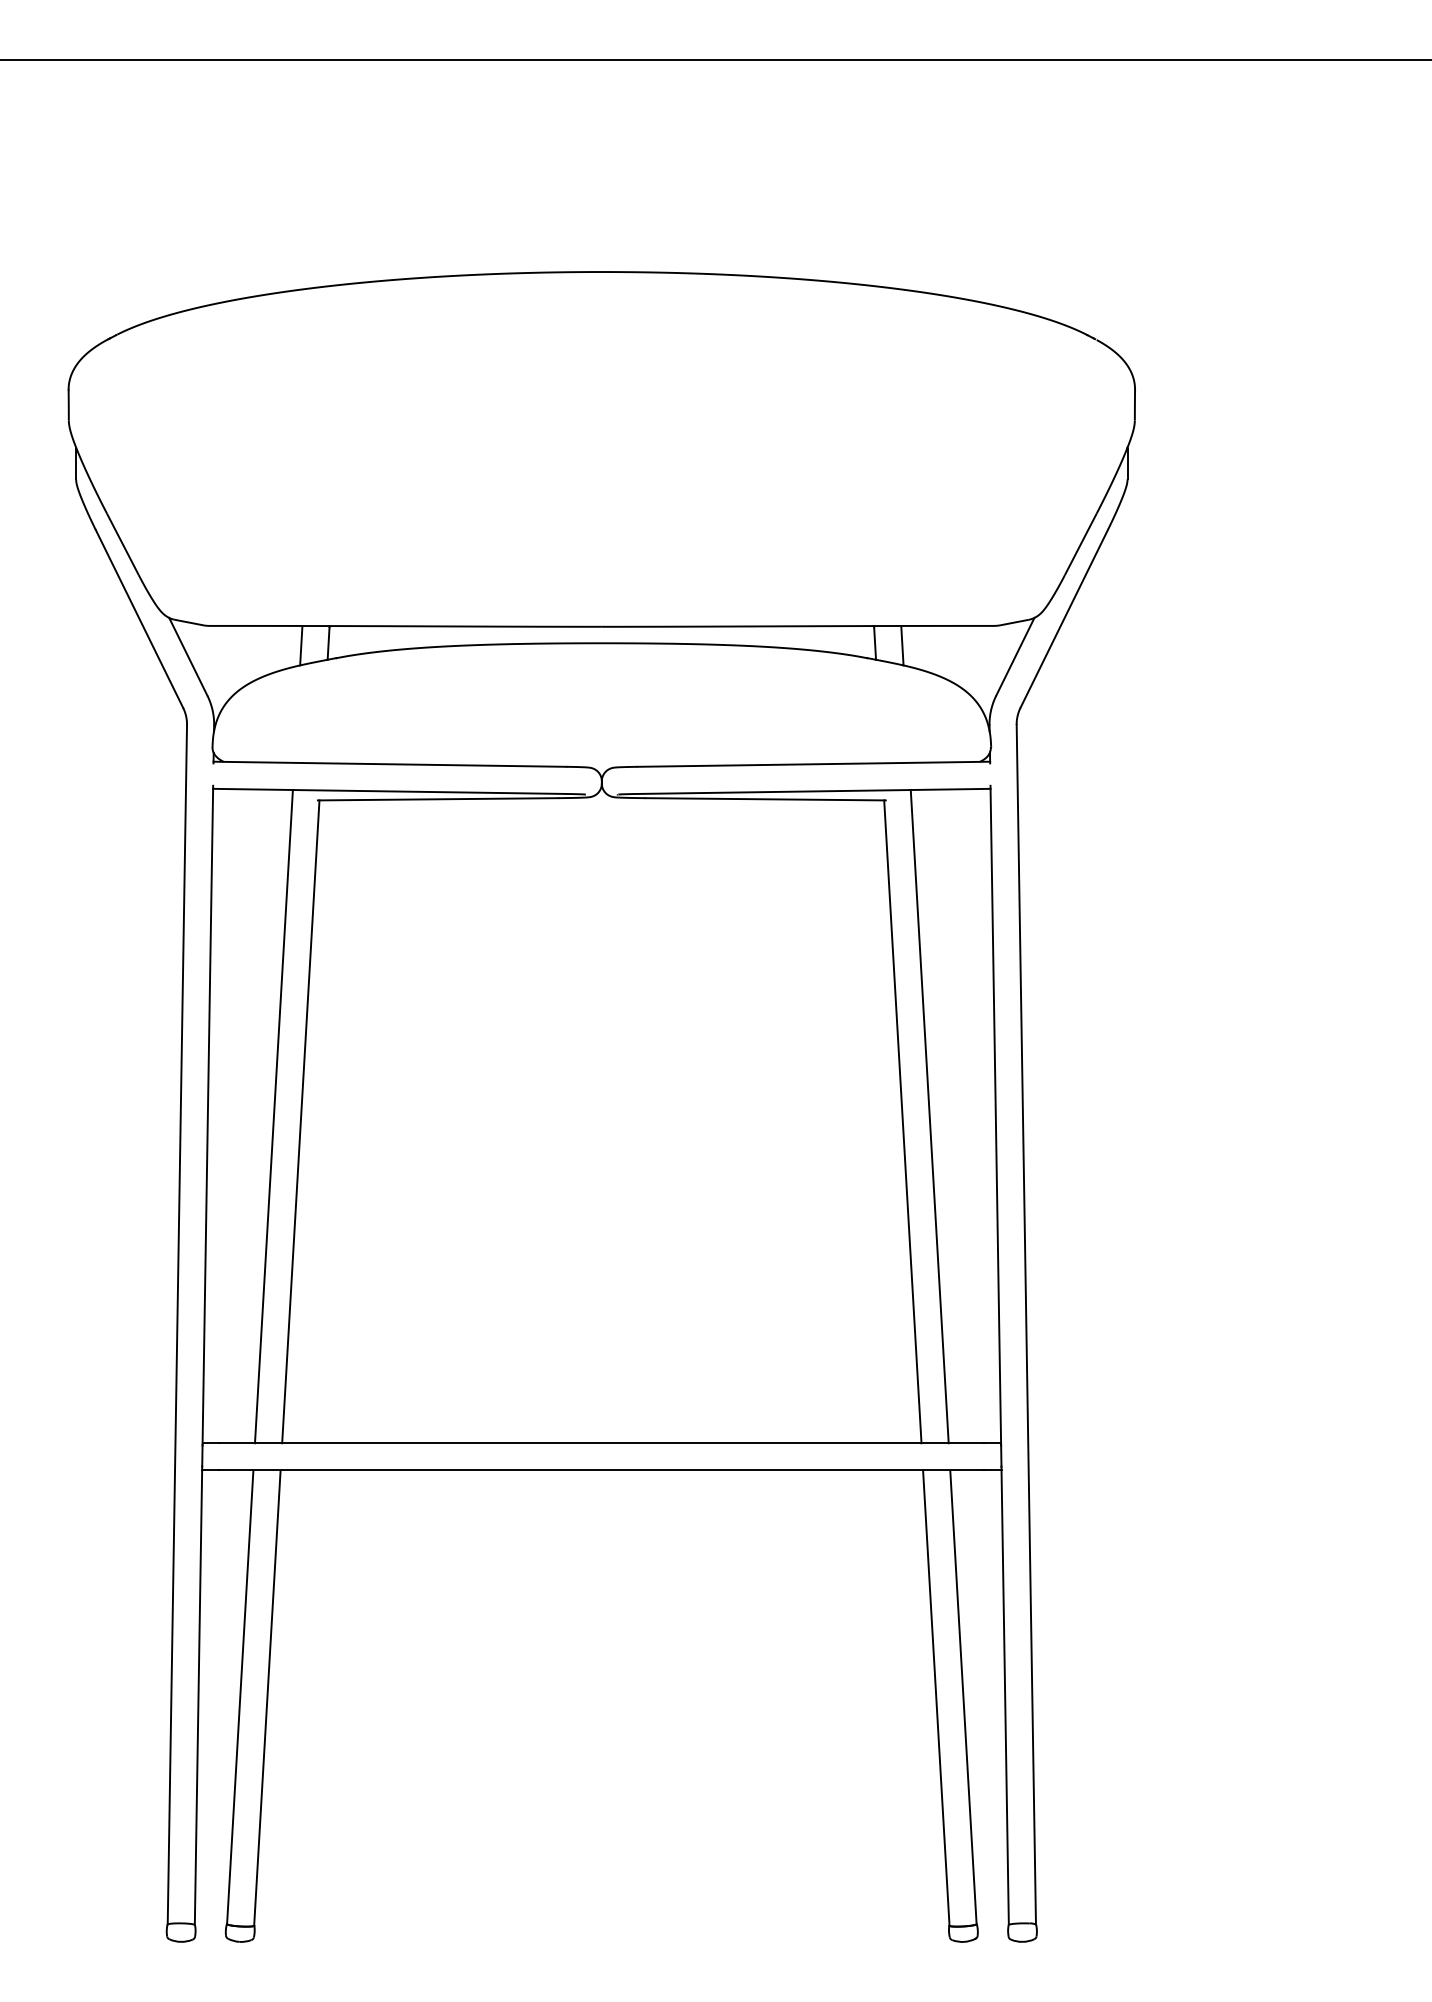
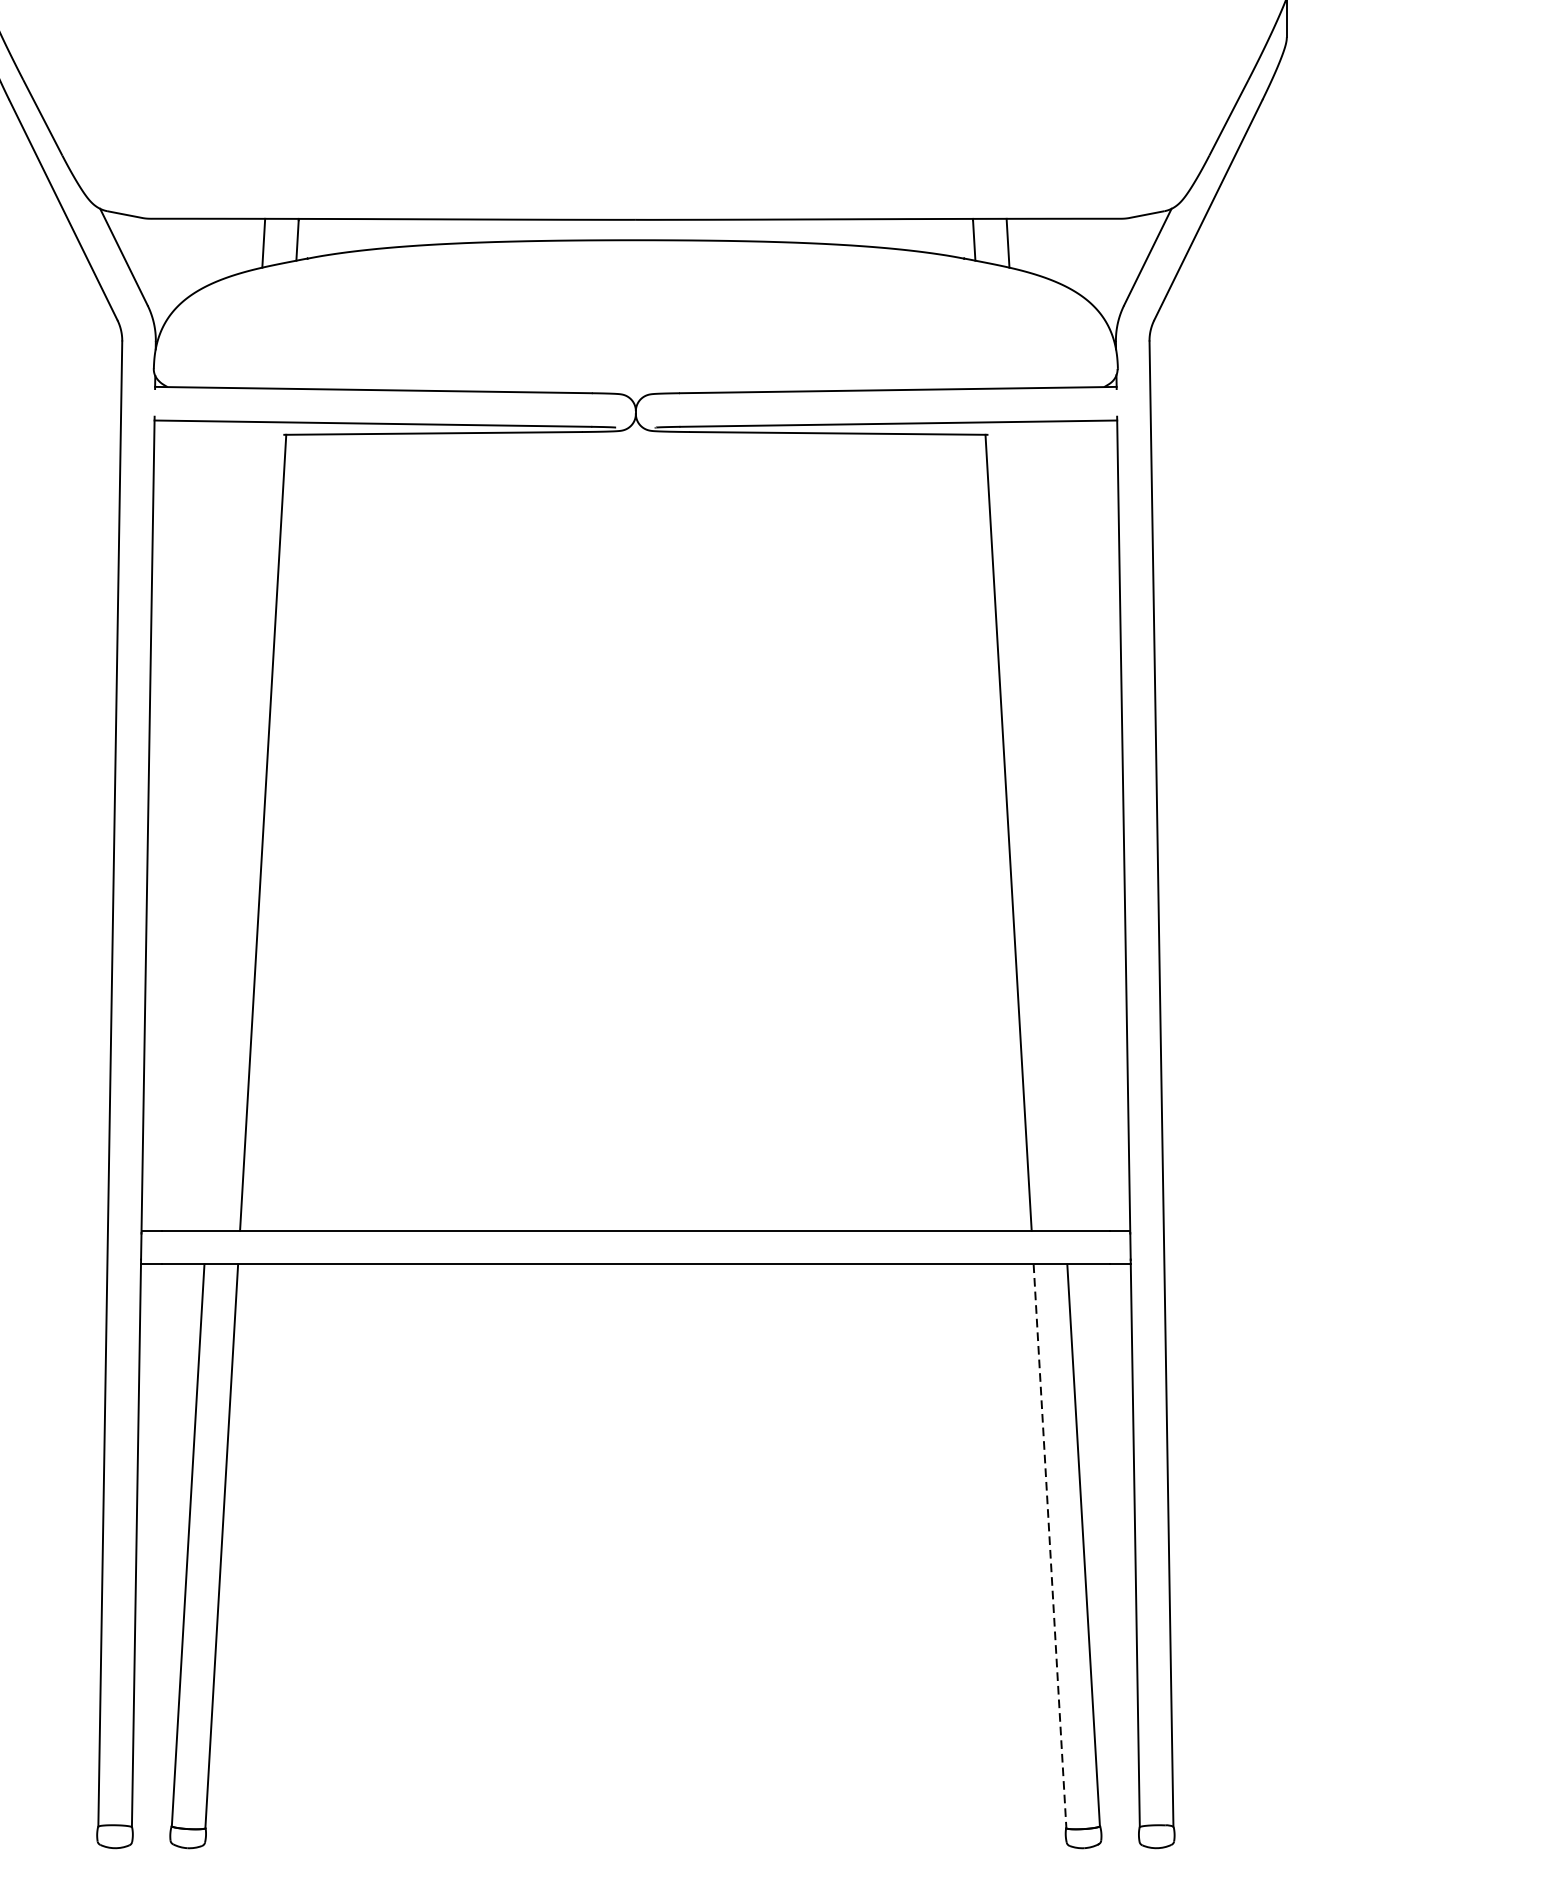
line: (273, 1116) -> (229, 826), removed
line: (929, 1116) -> (1041, 826), removed
line: (936, 1698) -> (1050, 1546), solid -> dashed

